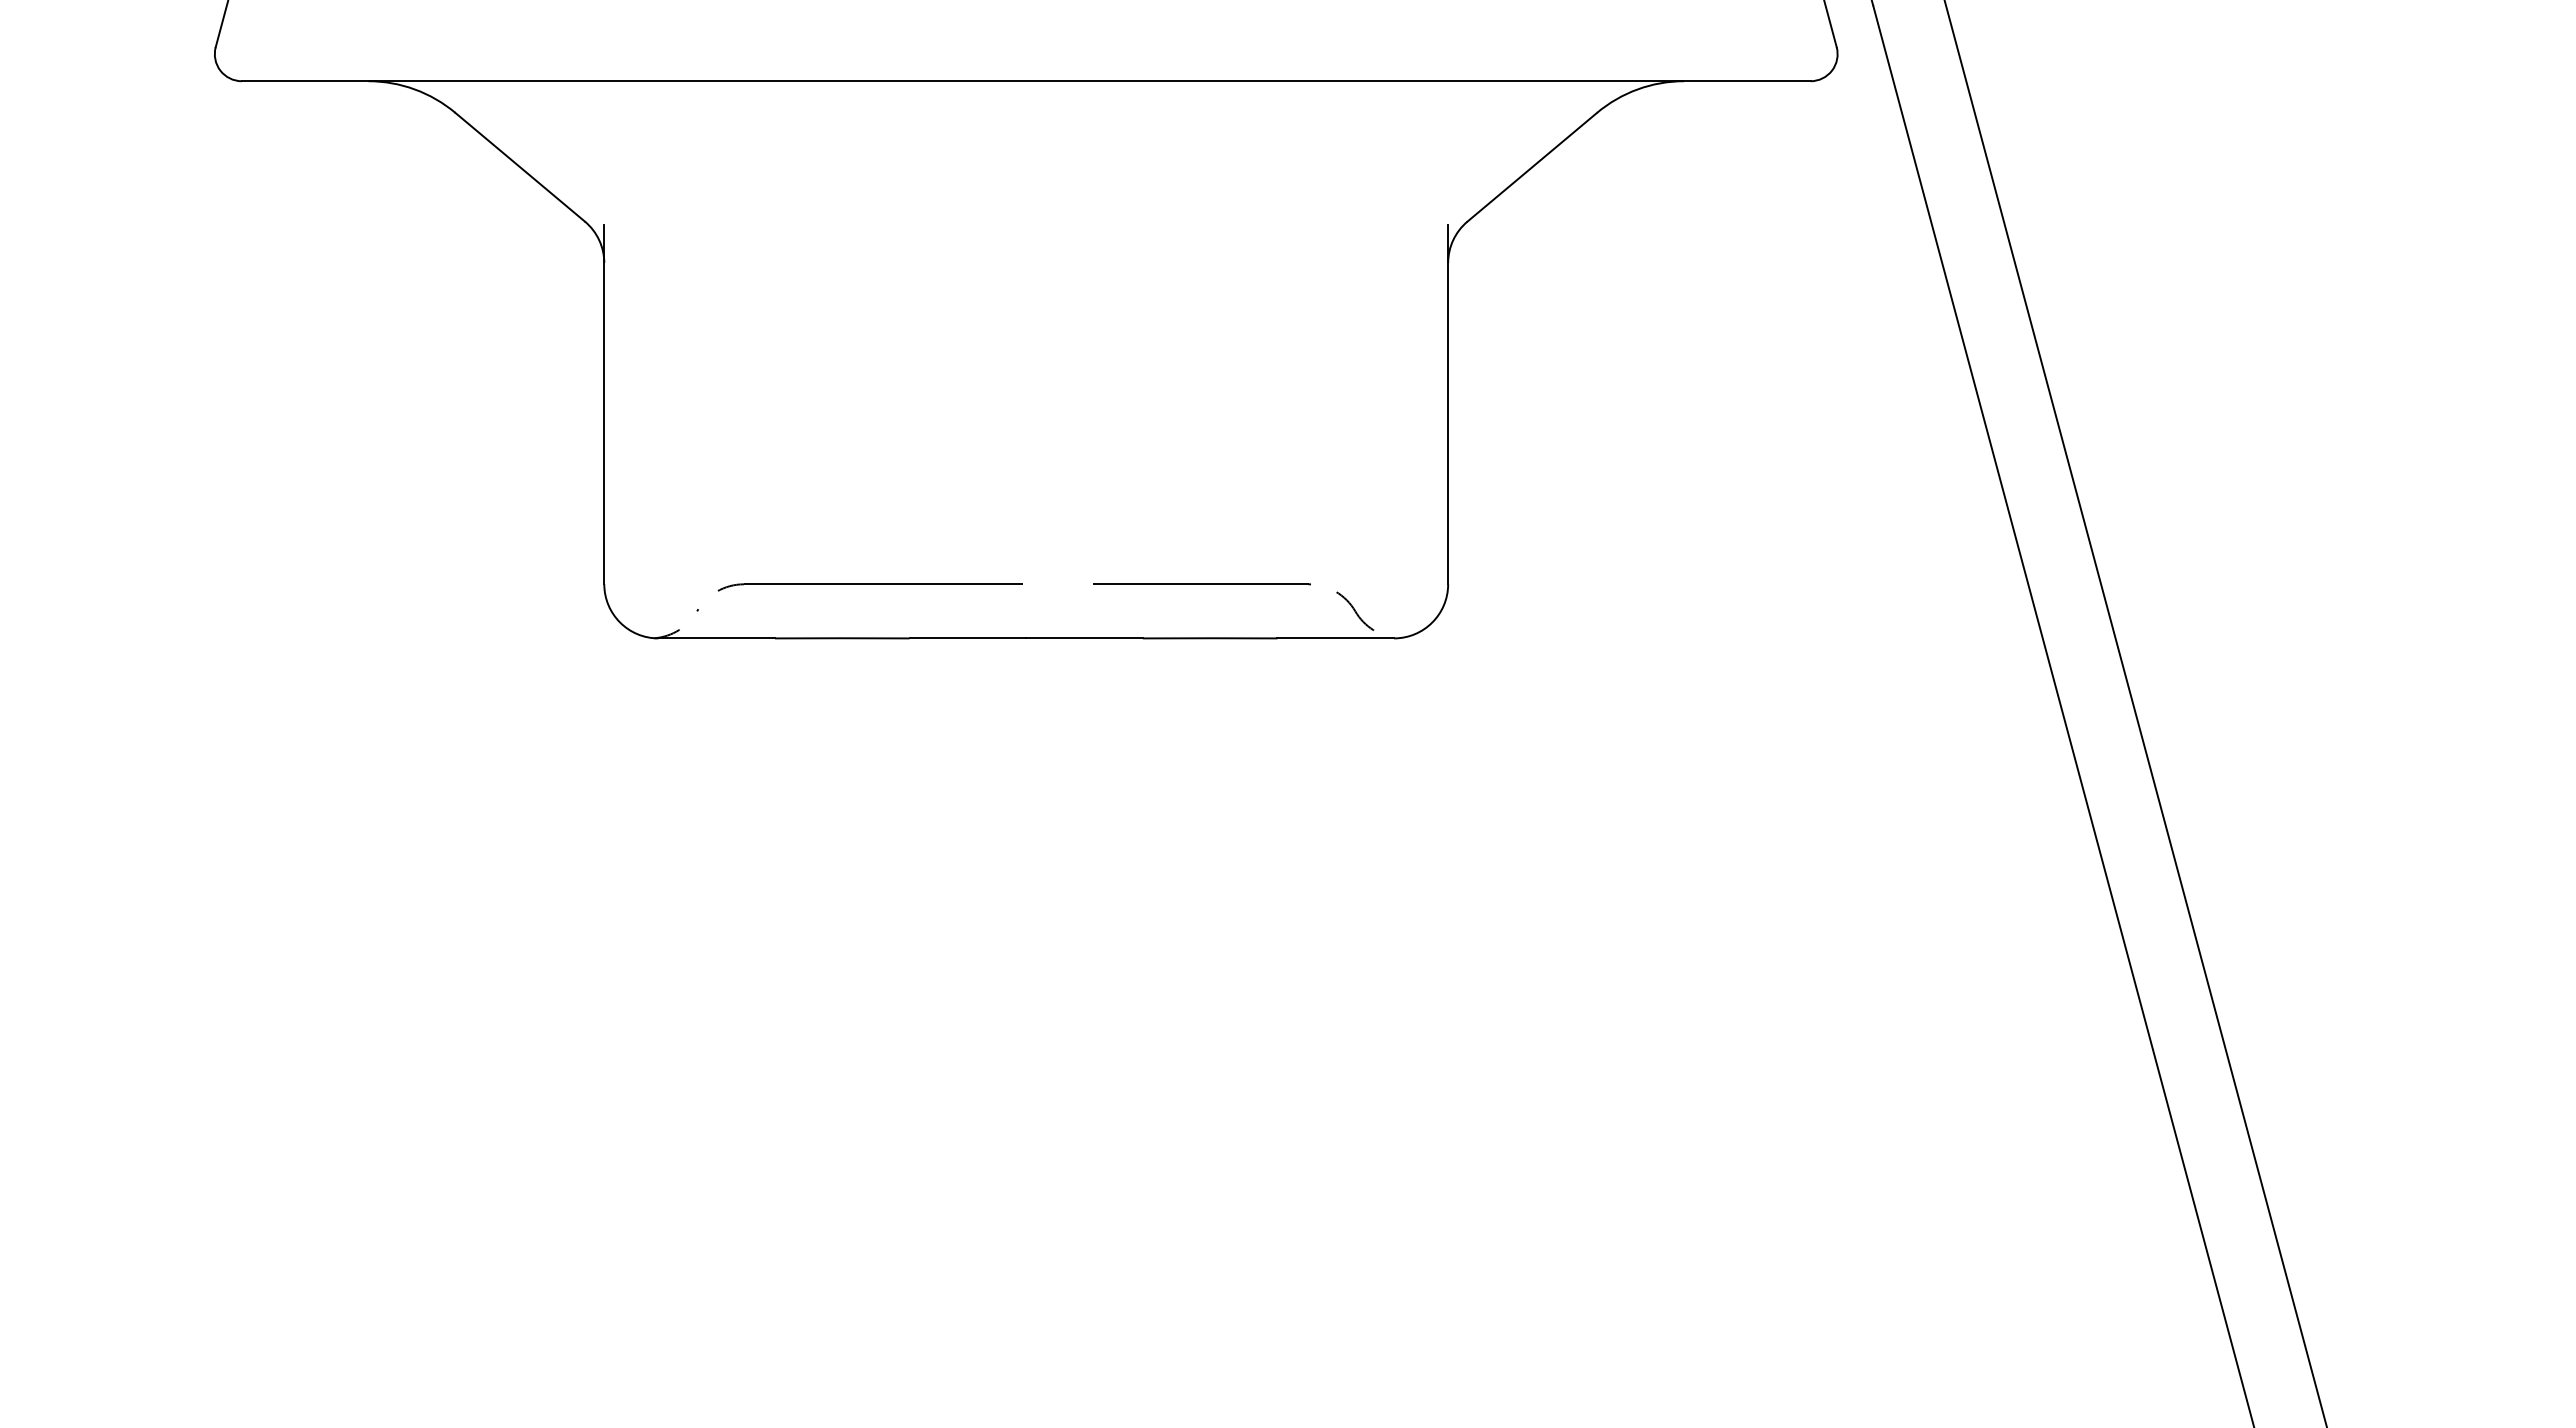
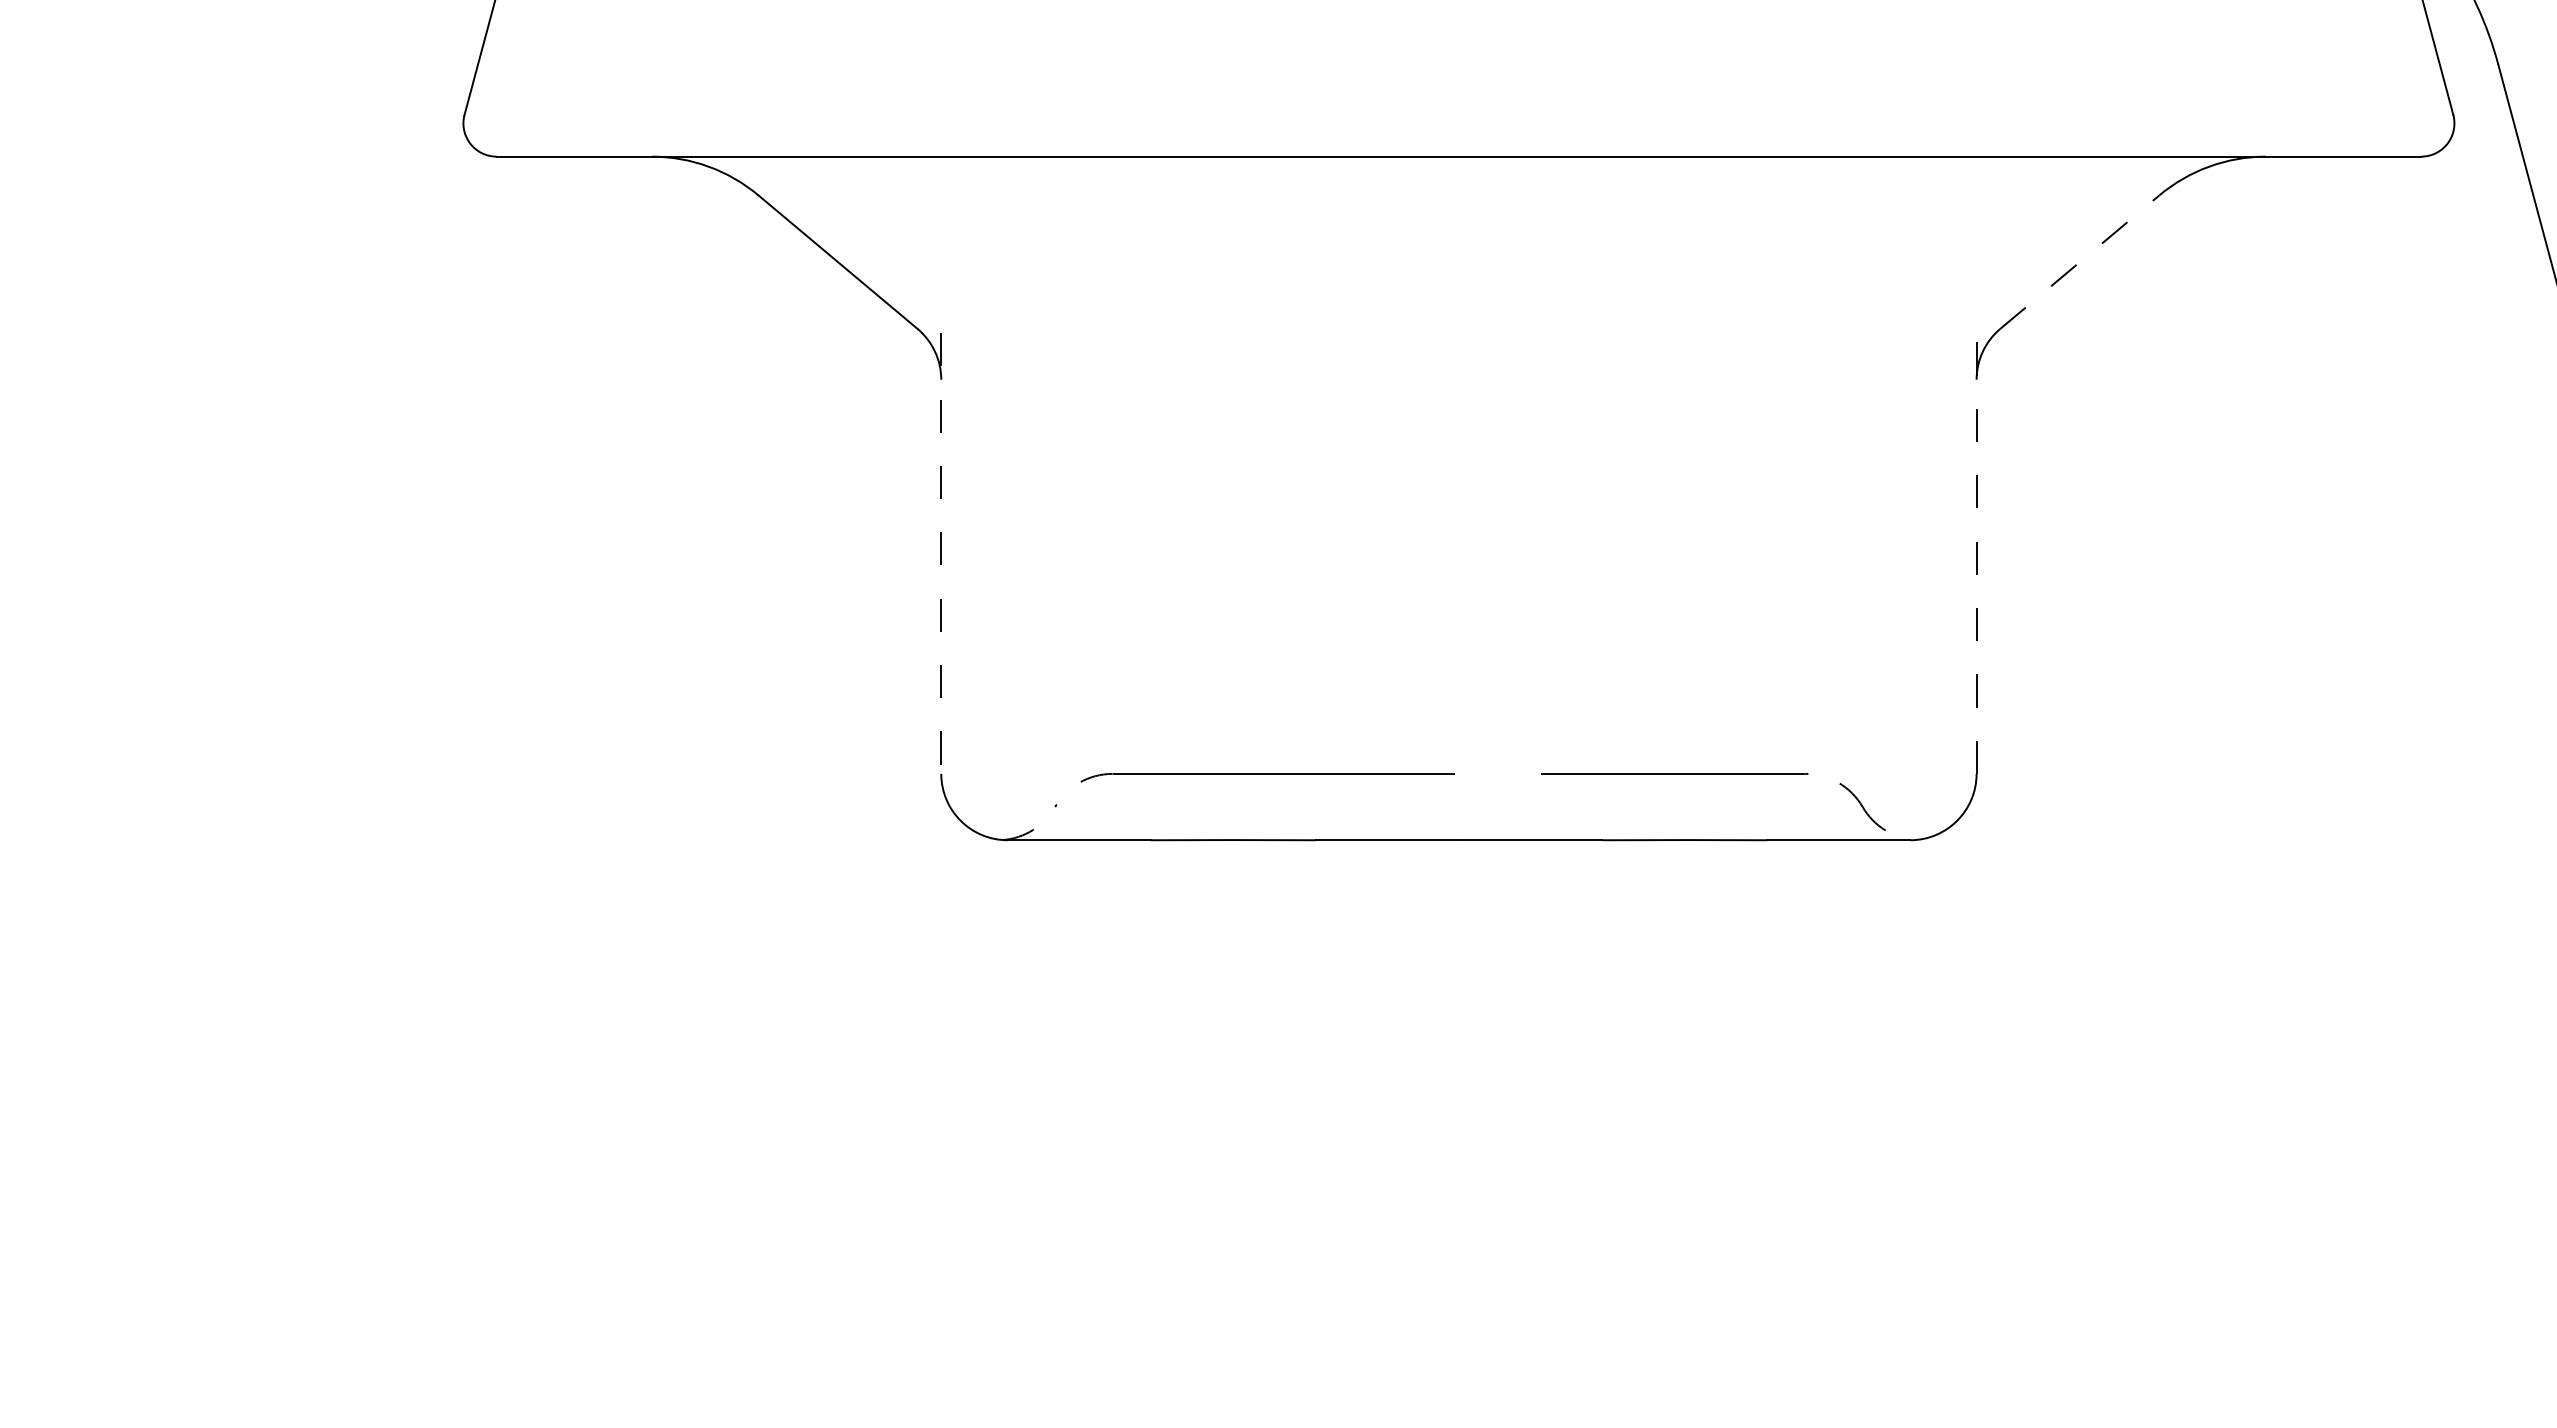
line: (1532, 167) -> (2080, 262), solid -> dashed
line: (604, 404) -> (941, 553), solid -> dashed
line: (1448, 404) -> (1977, 553), solid -> dashed

